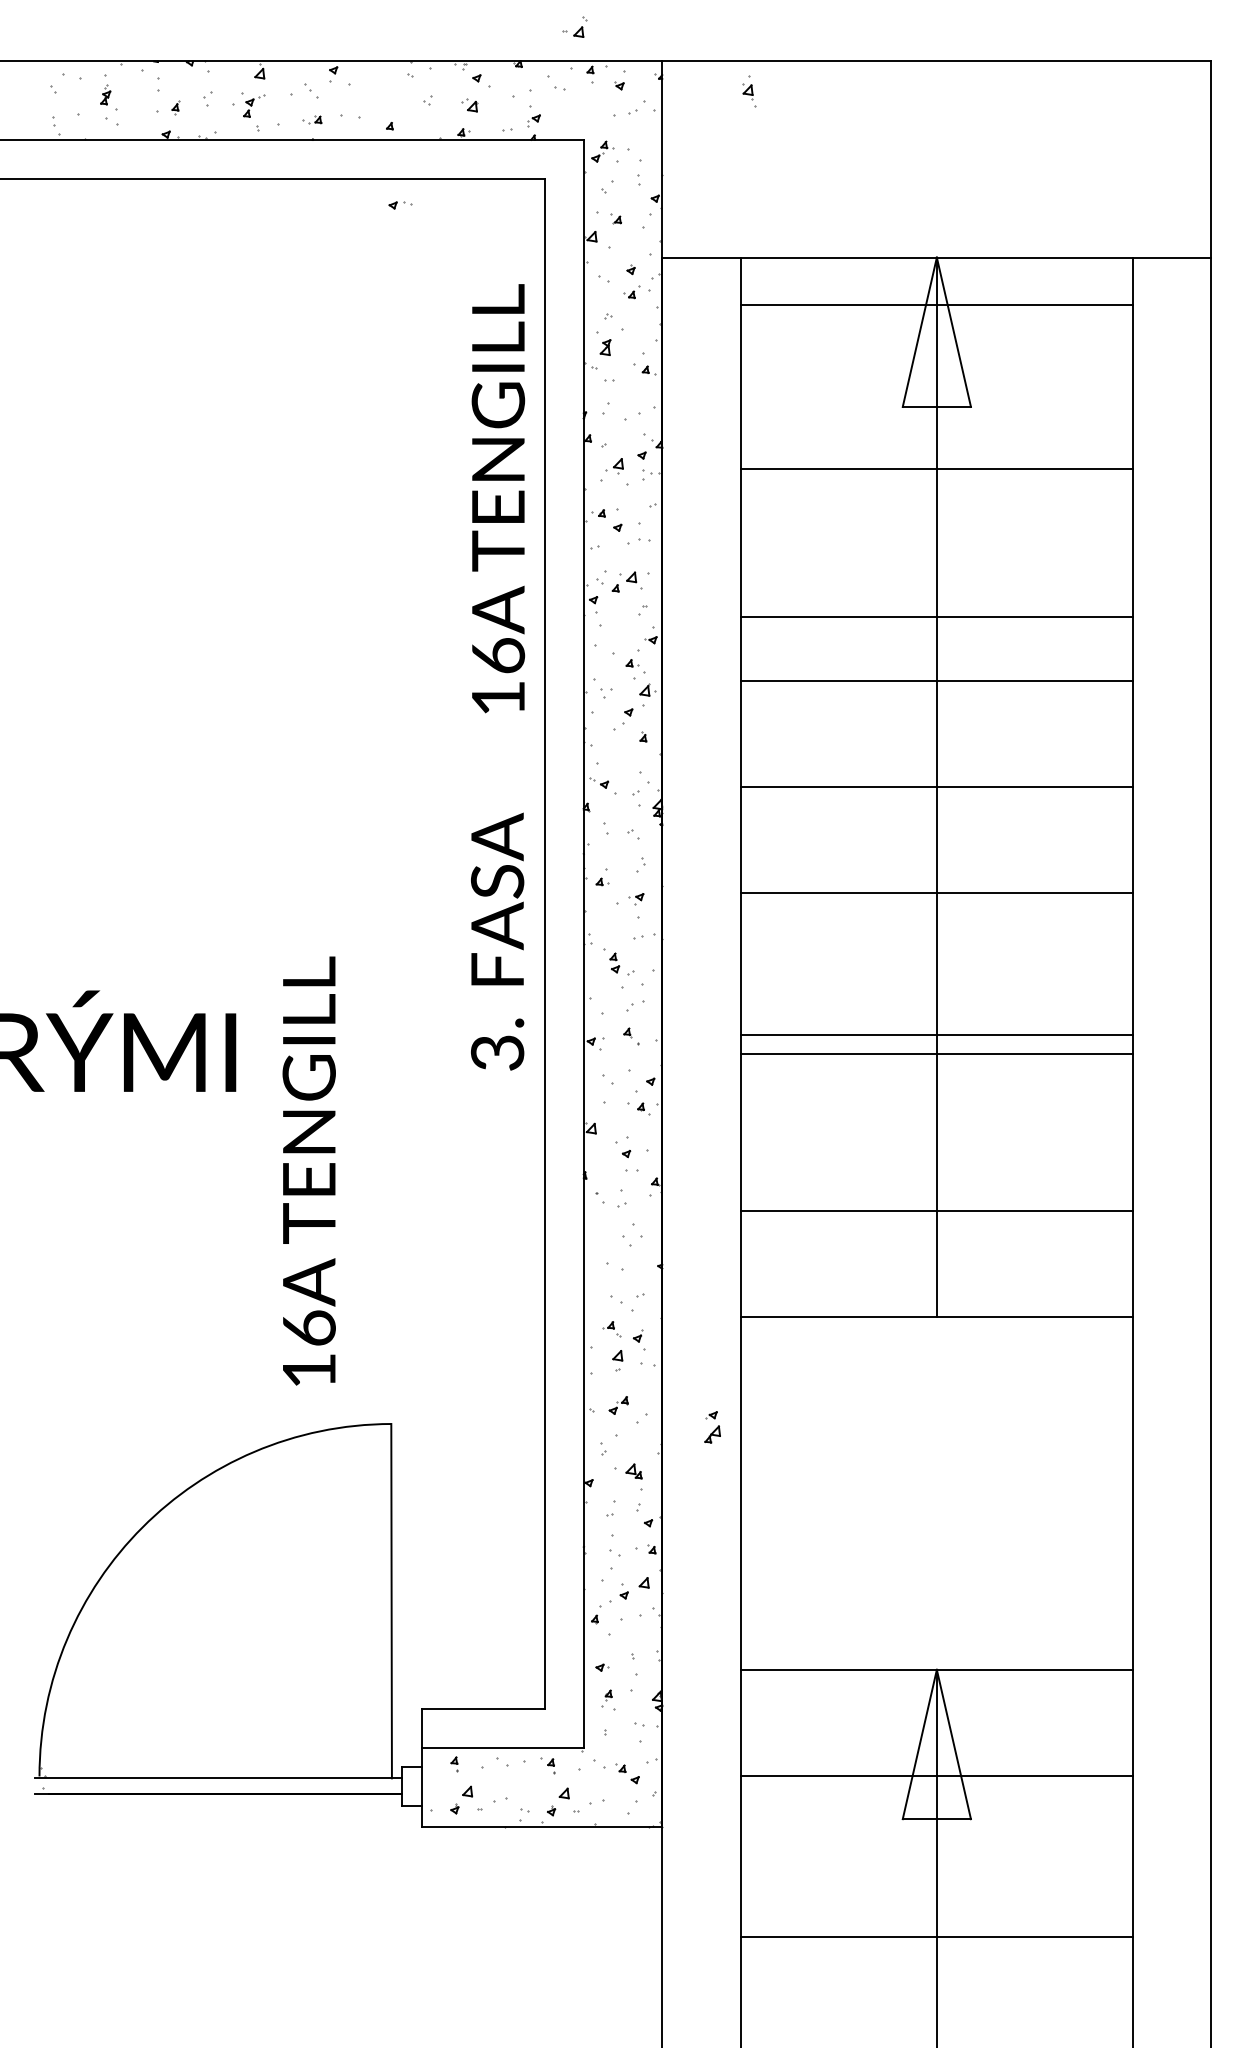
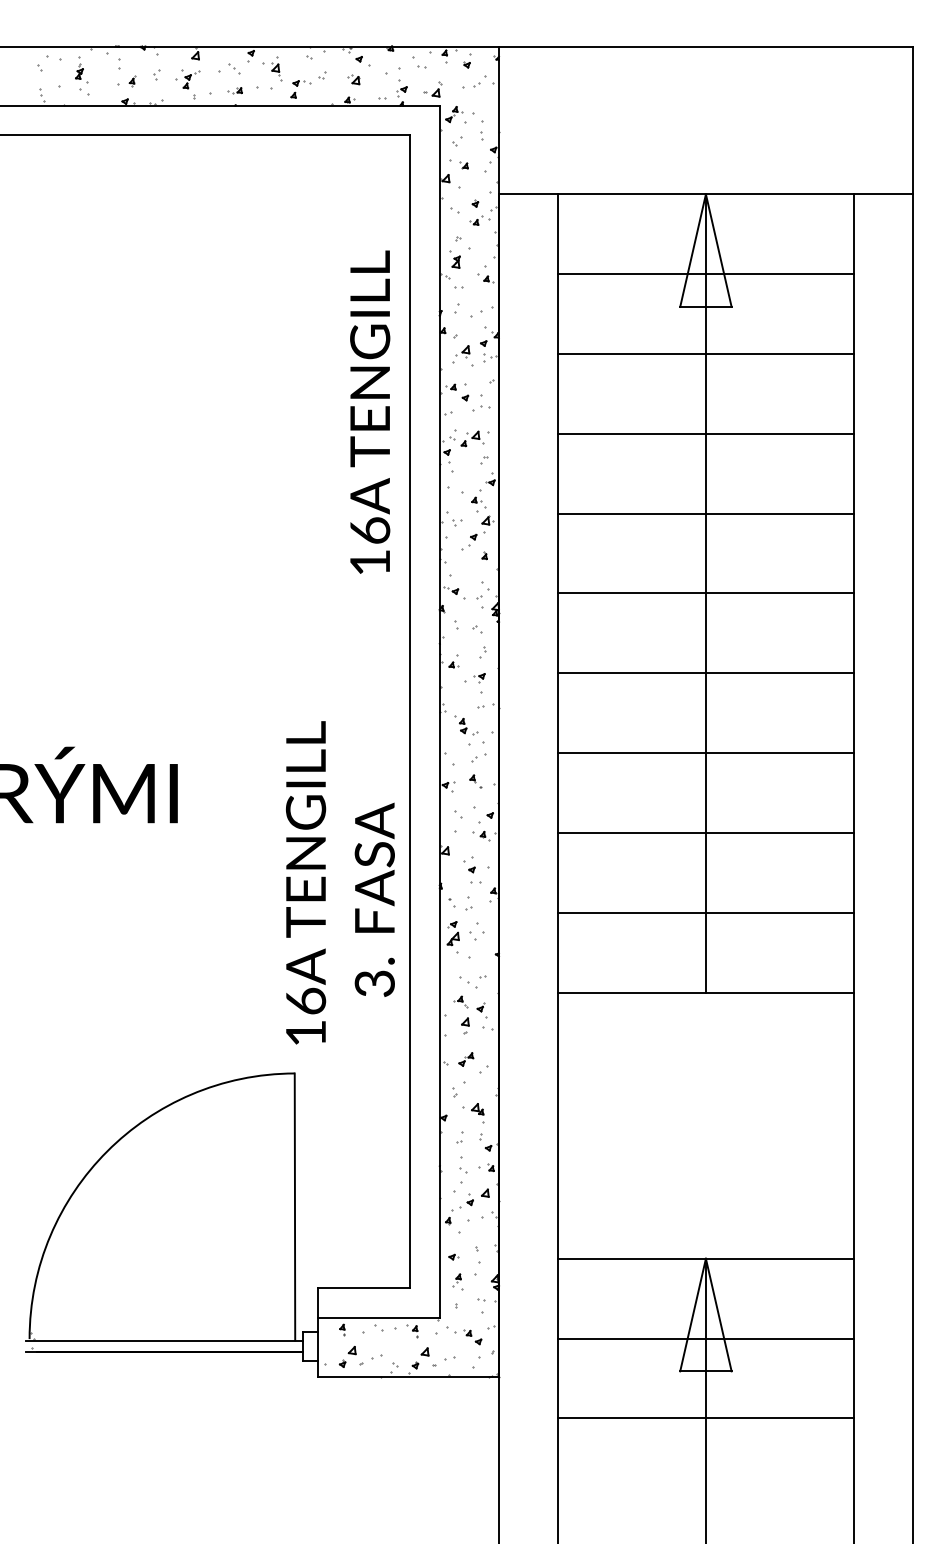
part: (574, 26) -> (432, 88), moved
part: (749, 91) -> (276, 69), moved
part: (400, 205) -> (301, 83), moved
line: (936, 305) -> (705, 274), moved
text: (498, 498) -> (370, 412), moved
line: (936, 617) -> (705, 433), moved
text: (497, 941) -> (374, 899), moved
line: (936, 1034) -> (705, 832), moved
line: (936, 1054) -> (705, 753), moved
text: (308, 1170) -> (305, 882), moved
part: (712, 1427) -> (453, 933), moved
line: (936, 1936) -> (705, 1418), moved

